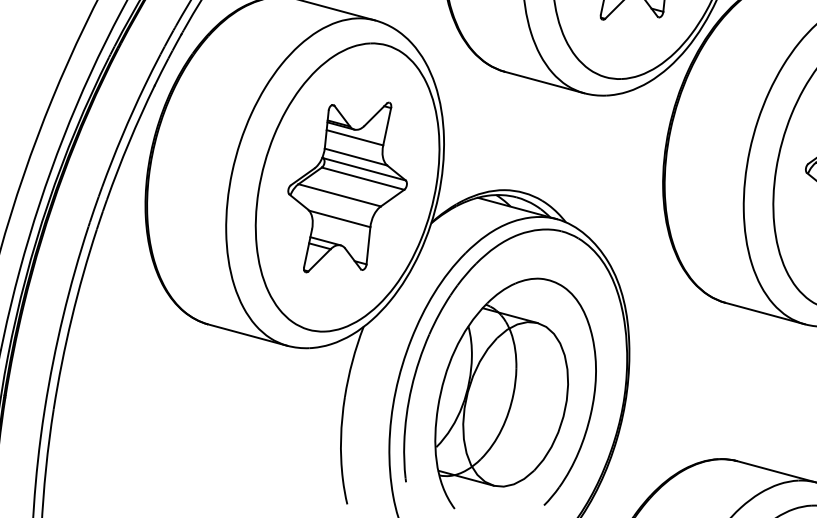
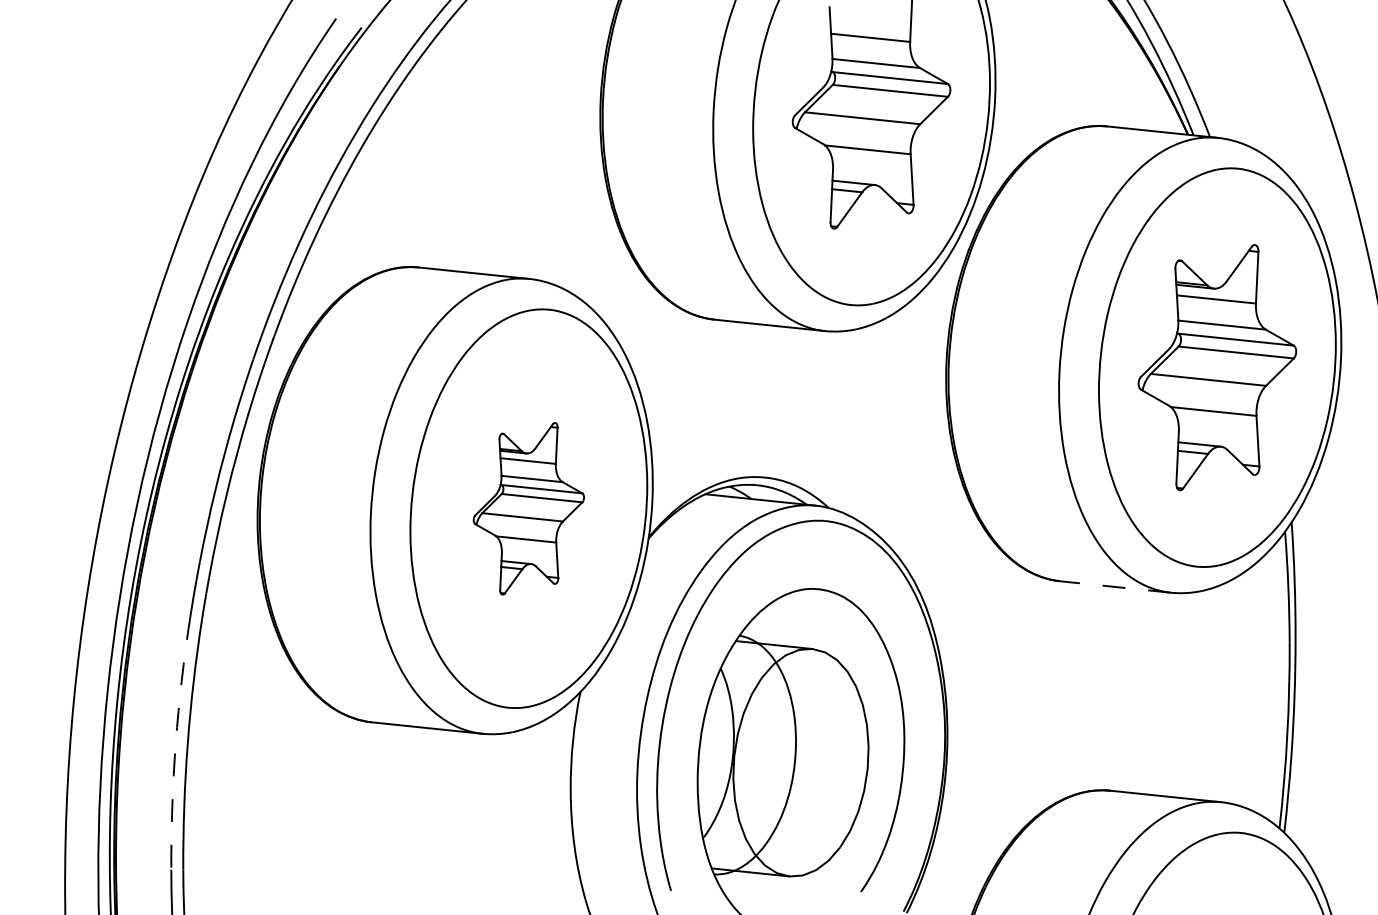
part: (347, 187) -> (528, 508), size x0.7
line: (765, 313) -> (1115, 587), solid -> dashed
arc: (62, 316) -> (175, 743), solid -> dashed

